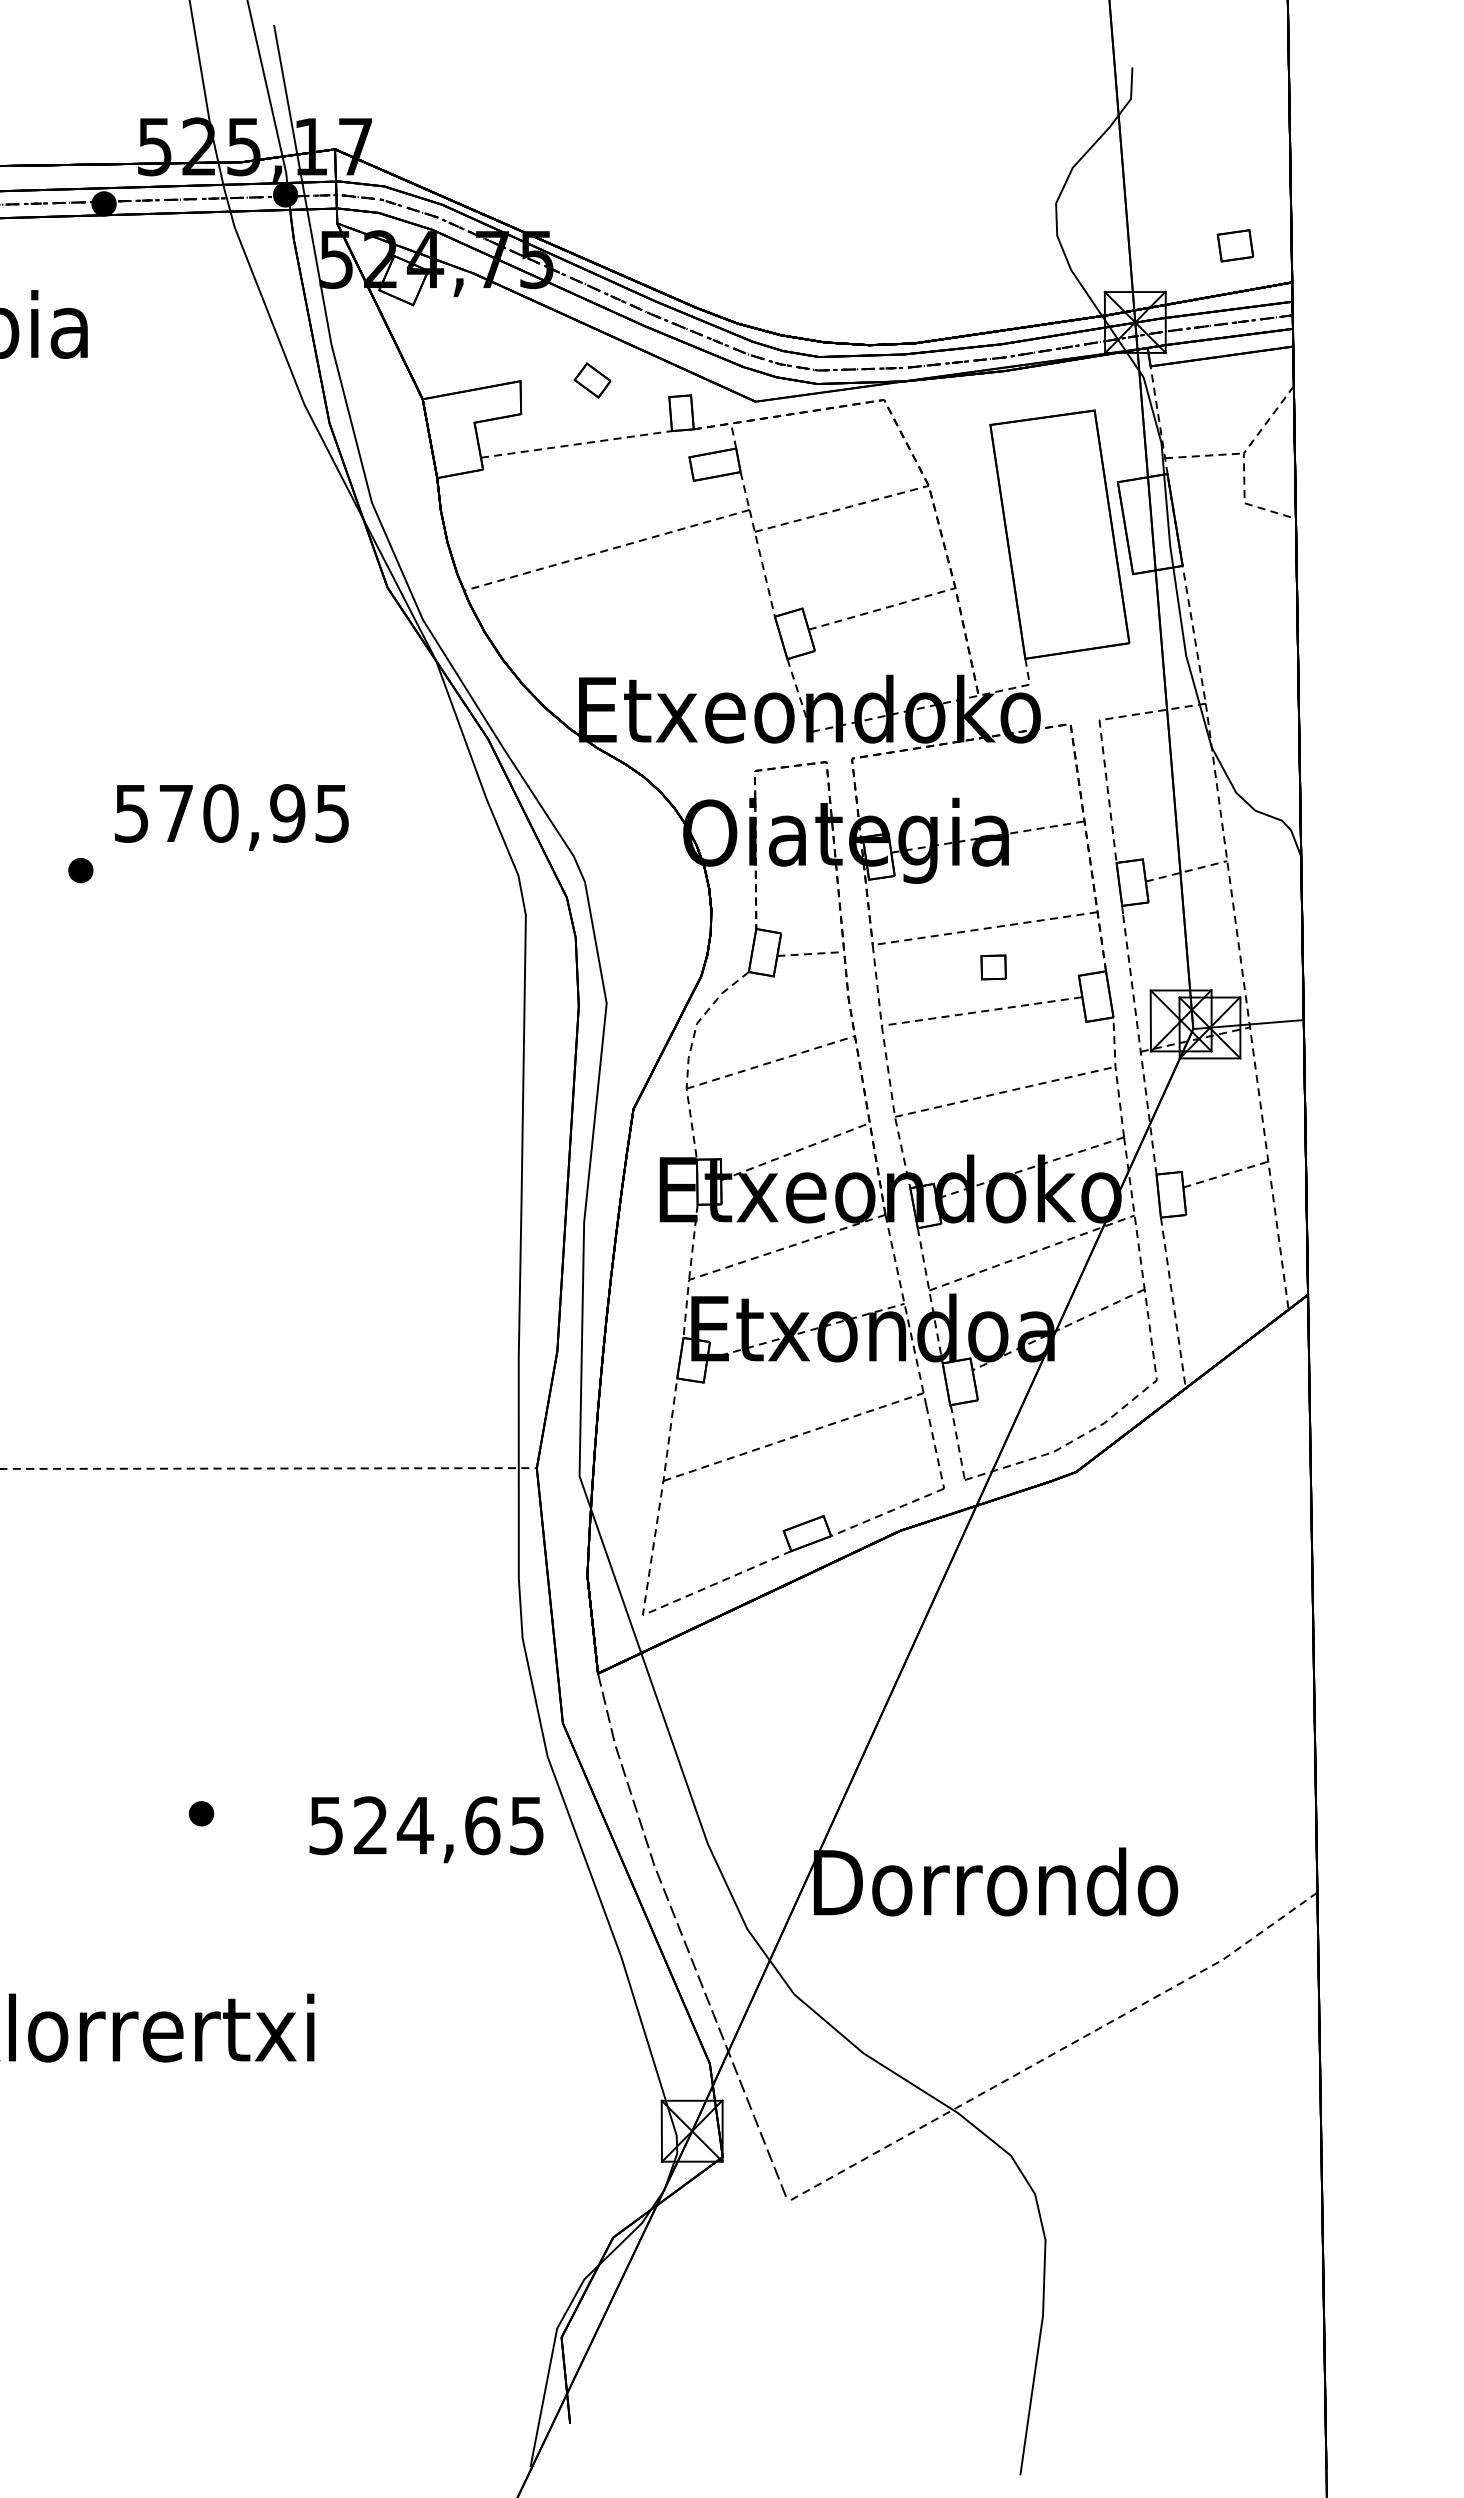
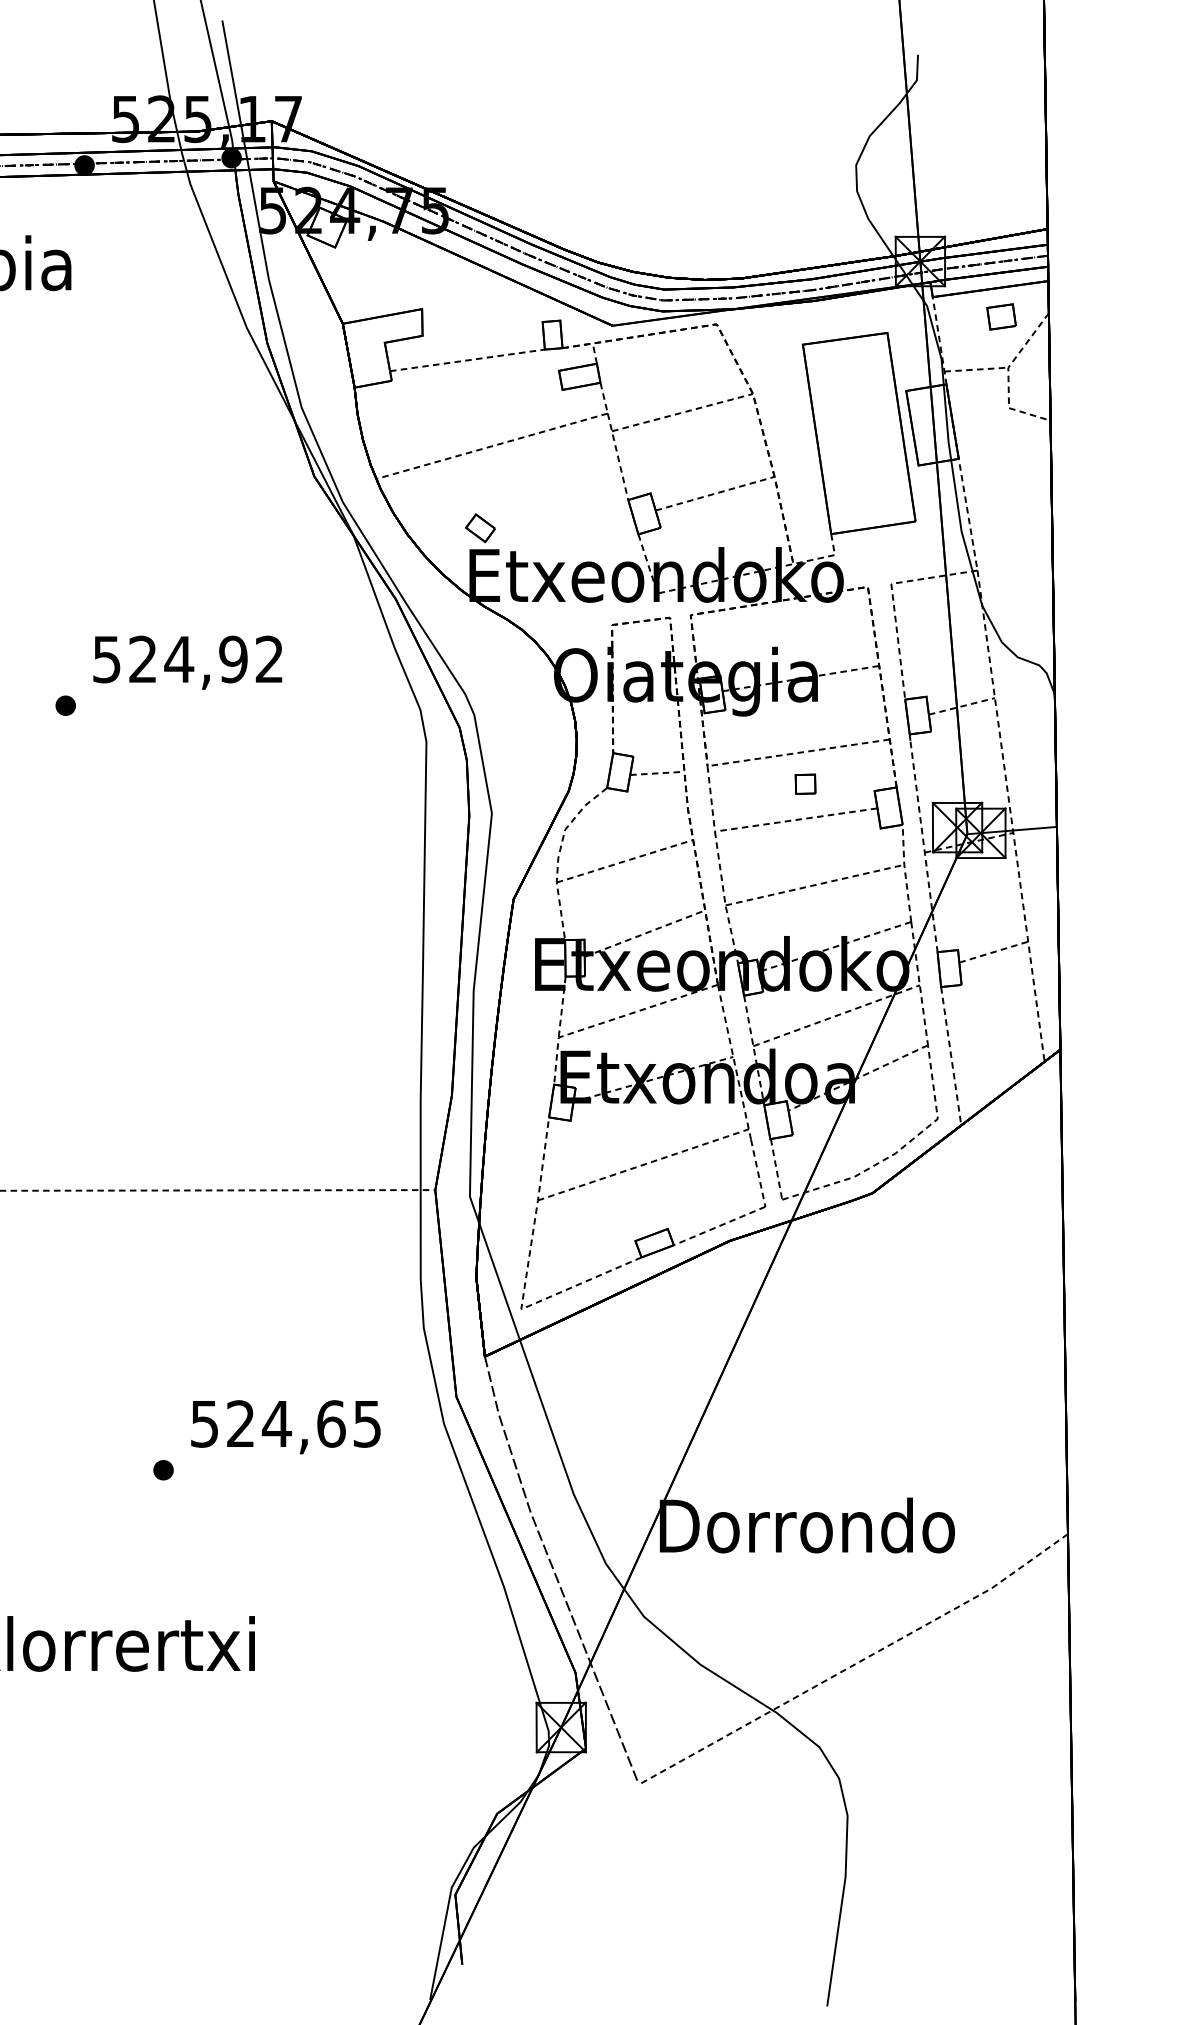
part: (1235, 245) -> (1001, 316), moved
part: (592, 380) -> (480, 528), moved
text: (253, 813) -> (205, 659), 570,95 -> 524,92
text: (426, 1829) -> (285, 1427), moved

